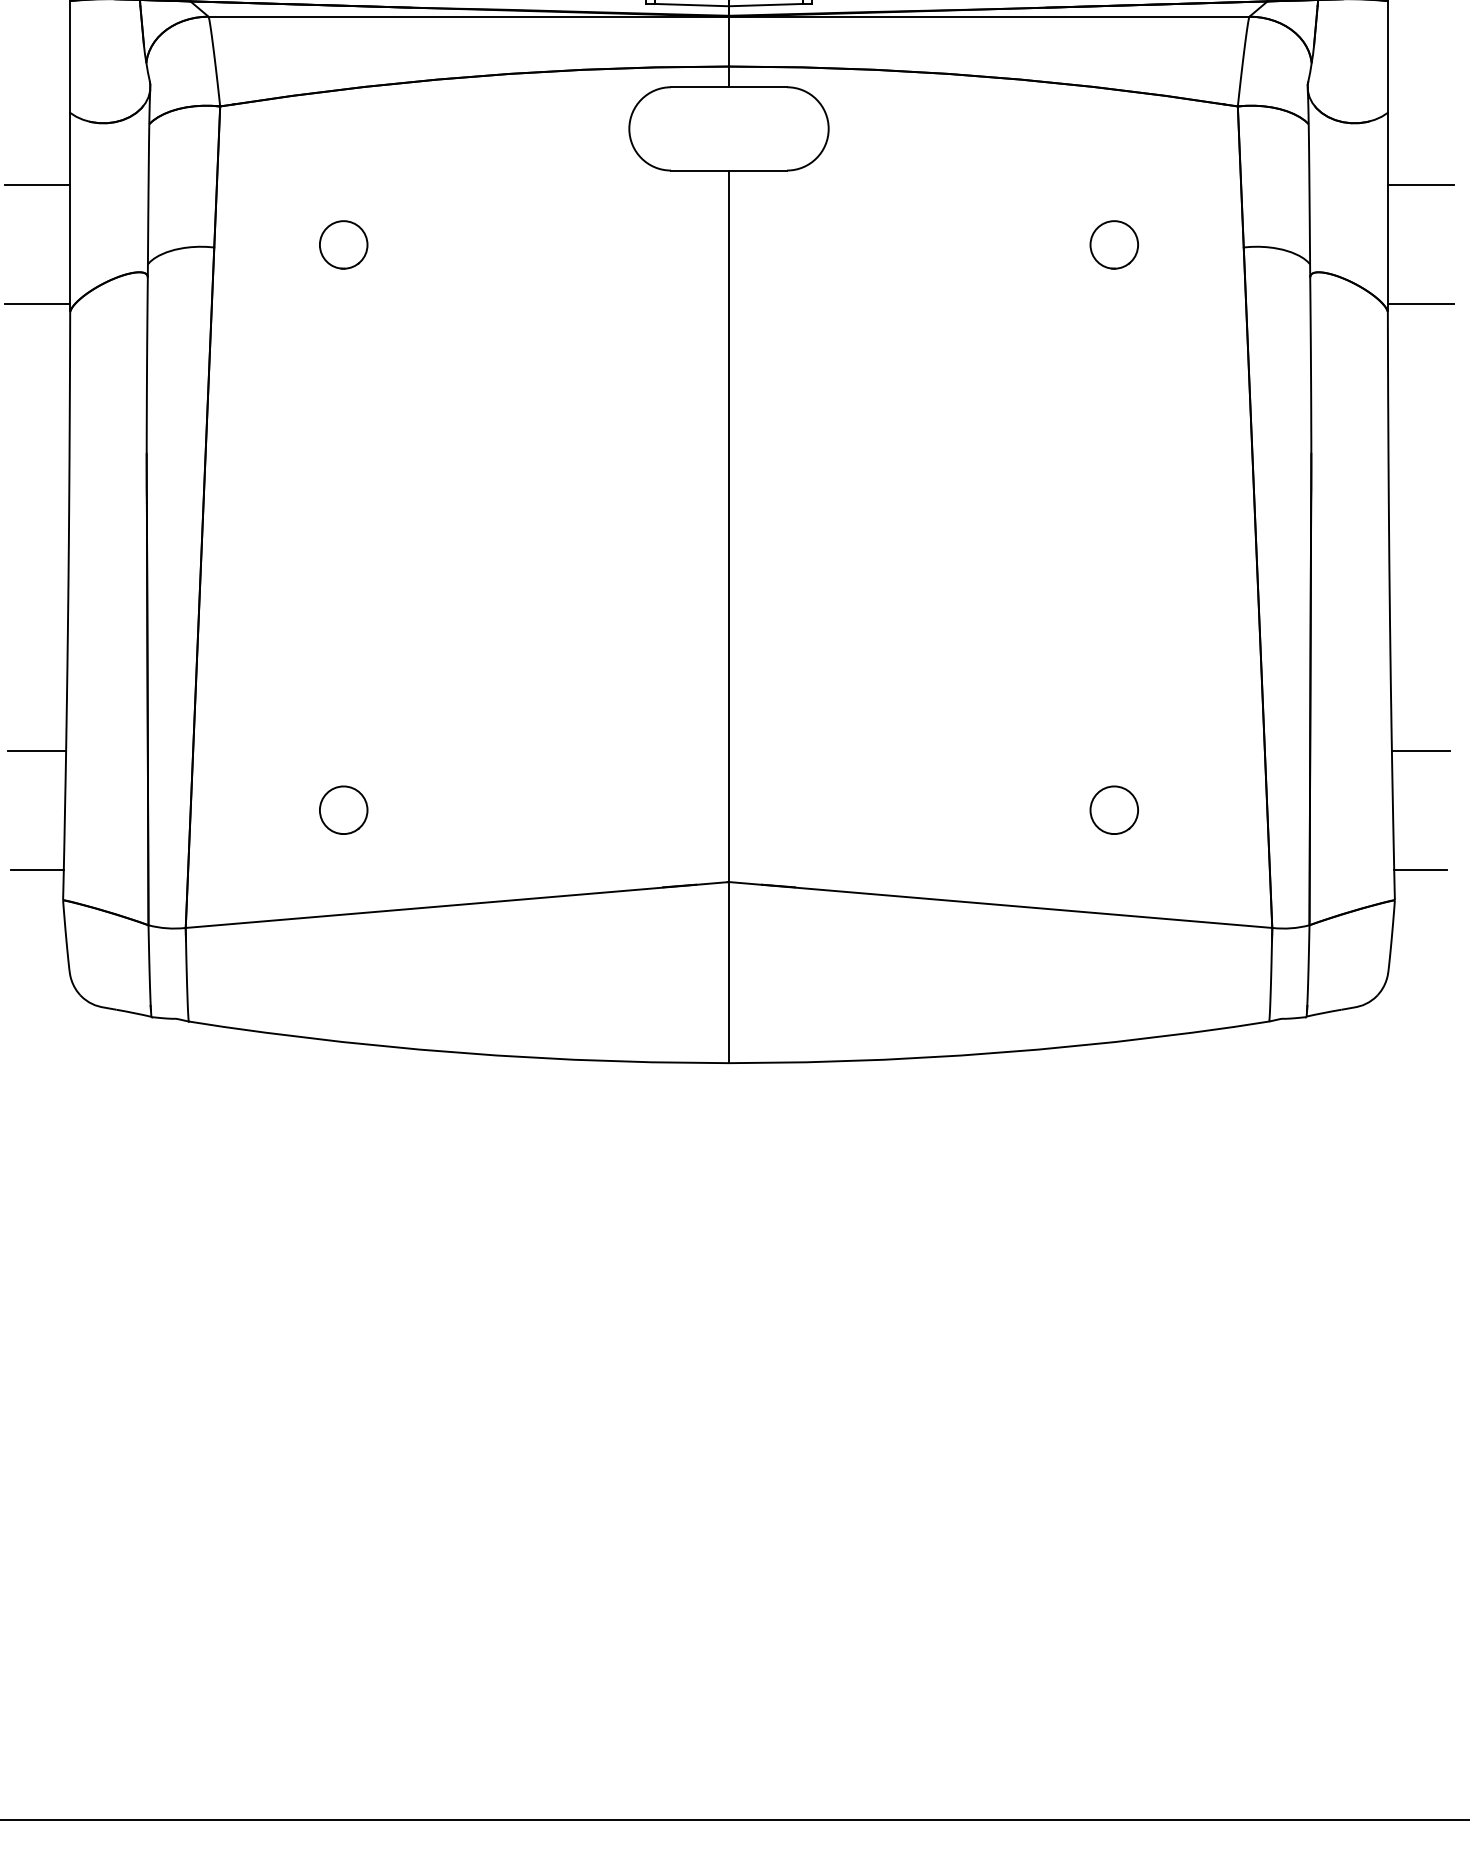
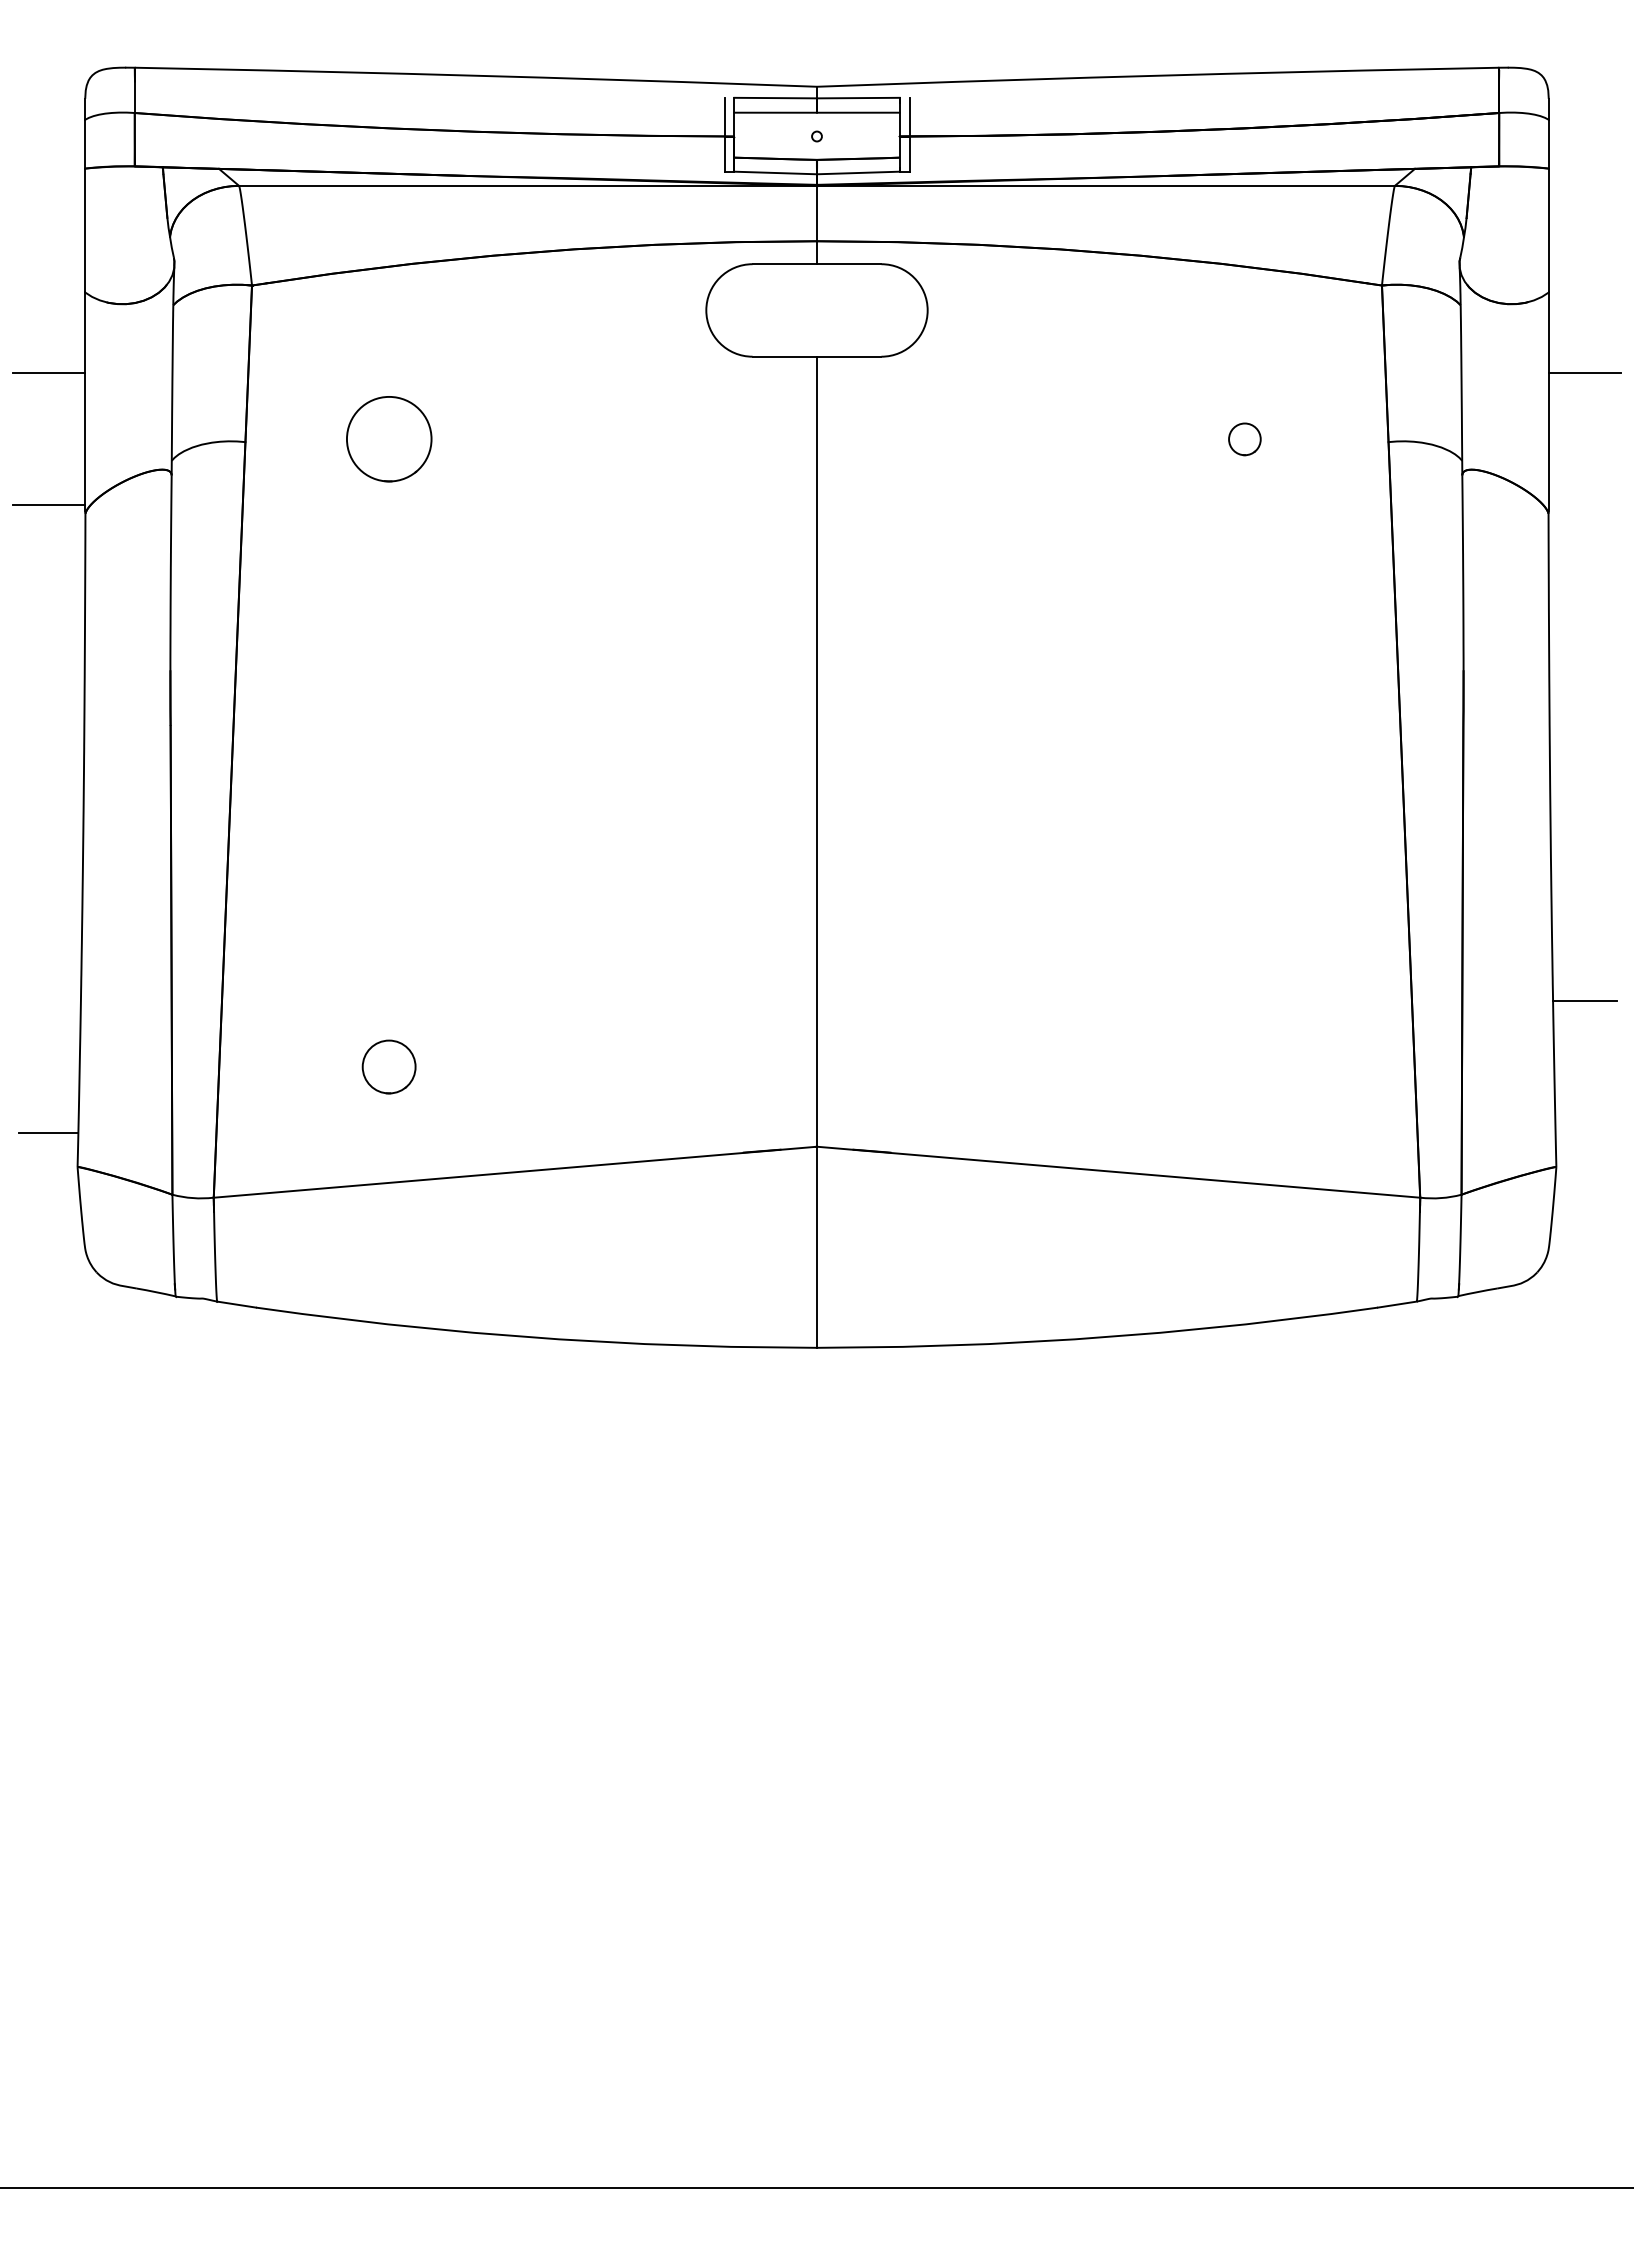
part: (343, 245) -> (388, 439), size x1.6
part: (1114, 245) -> (1244, 439), size x0.6
line: (1420, 304) -> (1584, 505), removed
line: (36, 750) -> (48, 1000), removed
part: (1114, 809) -> (1244, 1066), removed
line: (1420, 870) -> (1584, 1133), removed

